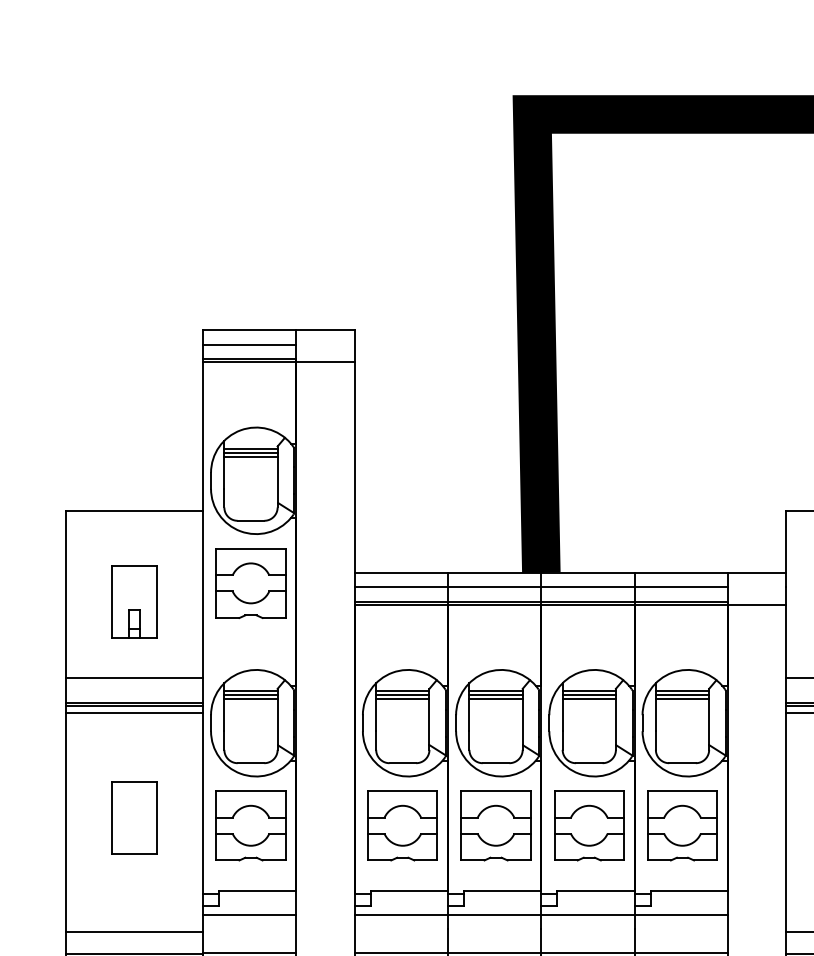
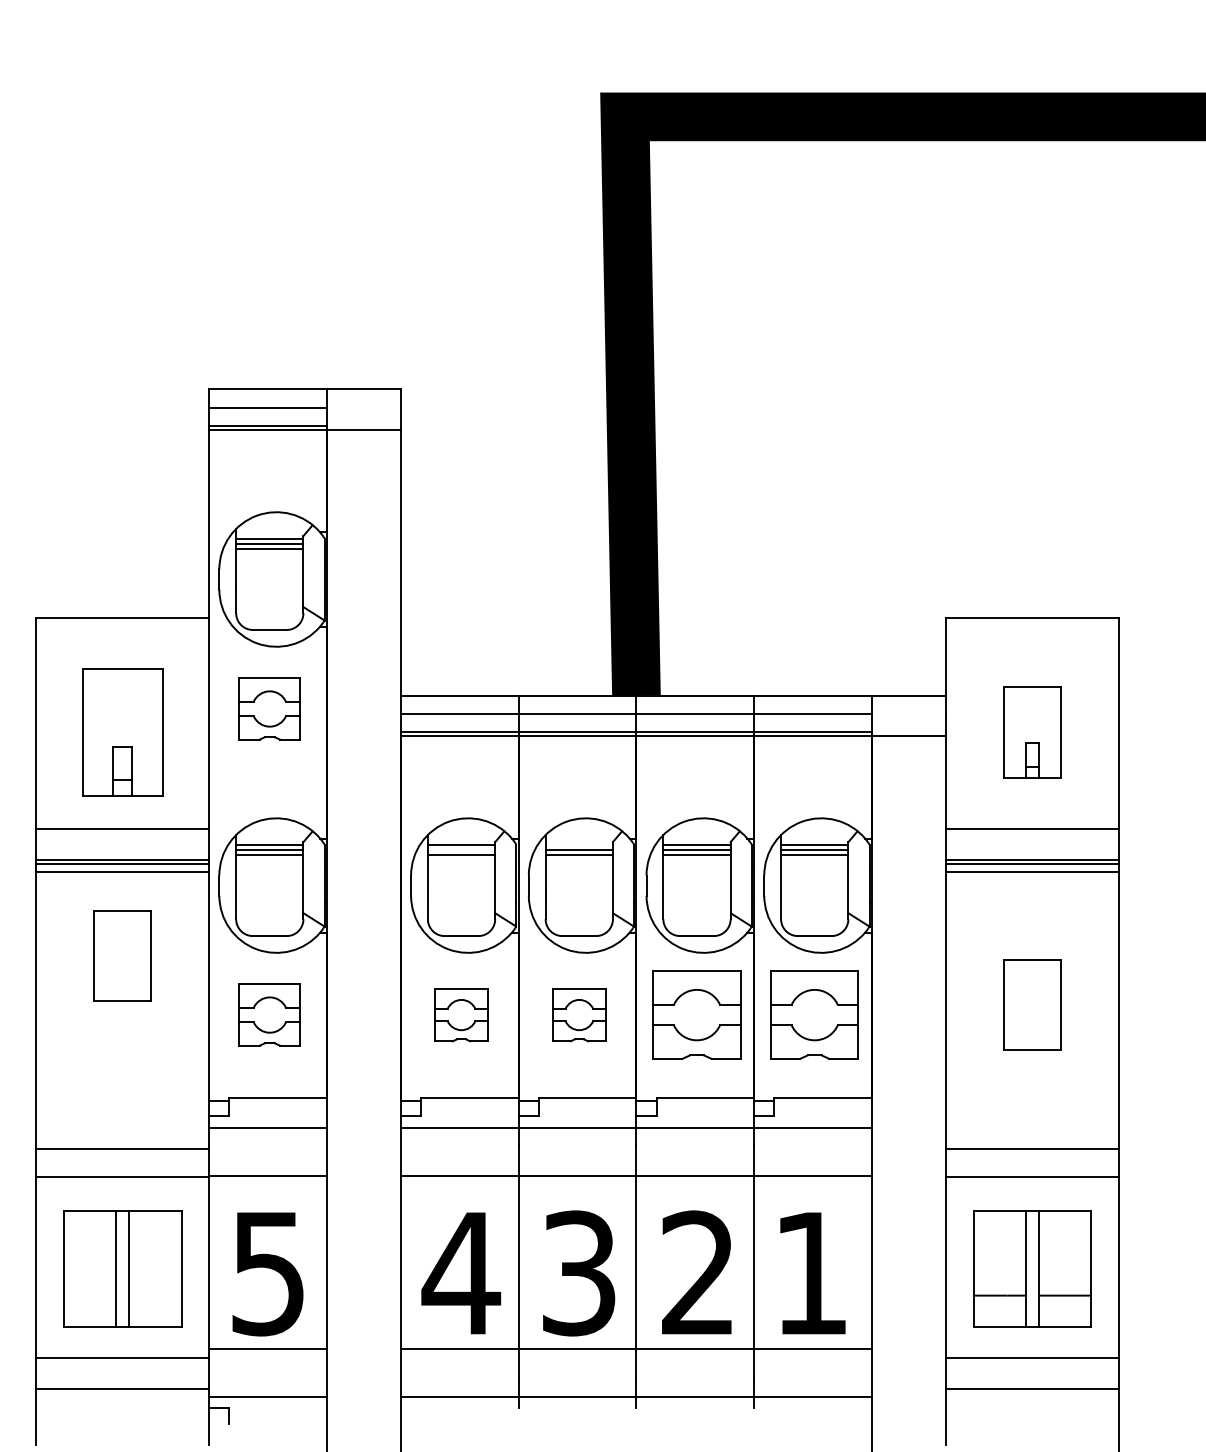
part: (250, 582) -> (269, 708), size x0.7
part: (134, 601) -> (122, 732), size x1.4
line: (495, 691) -> (578, 845), removed
line: (402, 695) -> (461, 850), removed
part: (134, 817) -> (122, 955), moved
part: (250, 825) -> (269, 1014), size x0.7
part: (402, 825) -> (461, 1014), size x0.6
part: (496, 825) -> (579, 1014), size x0.6

